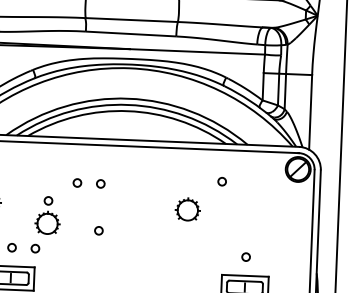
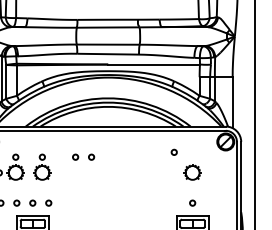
part: (187, 209) -> (192, 172), moved
part: (48, 214) -> (42, 166), moved
circle: (98, 229) -> (91, 188), removed

